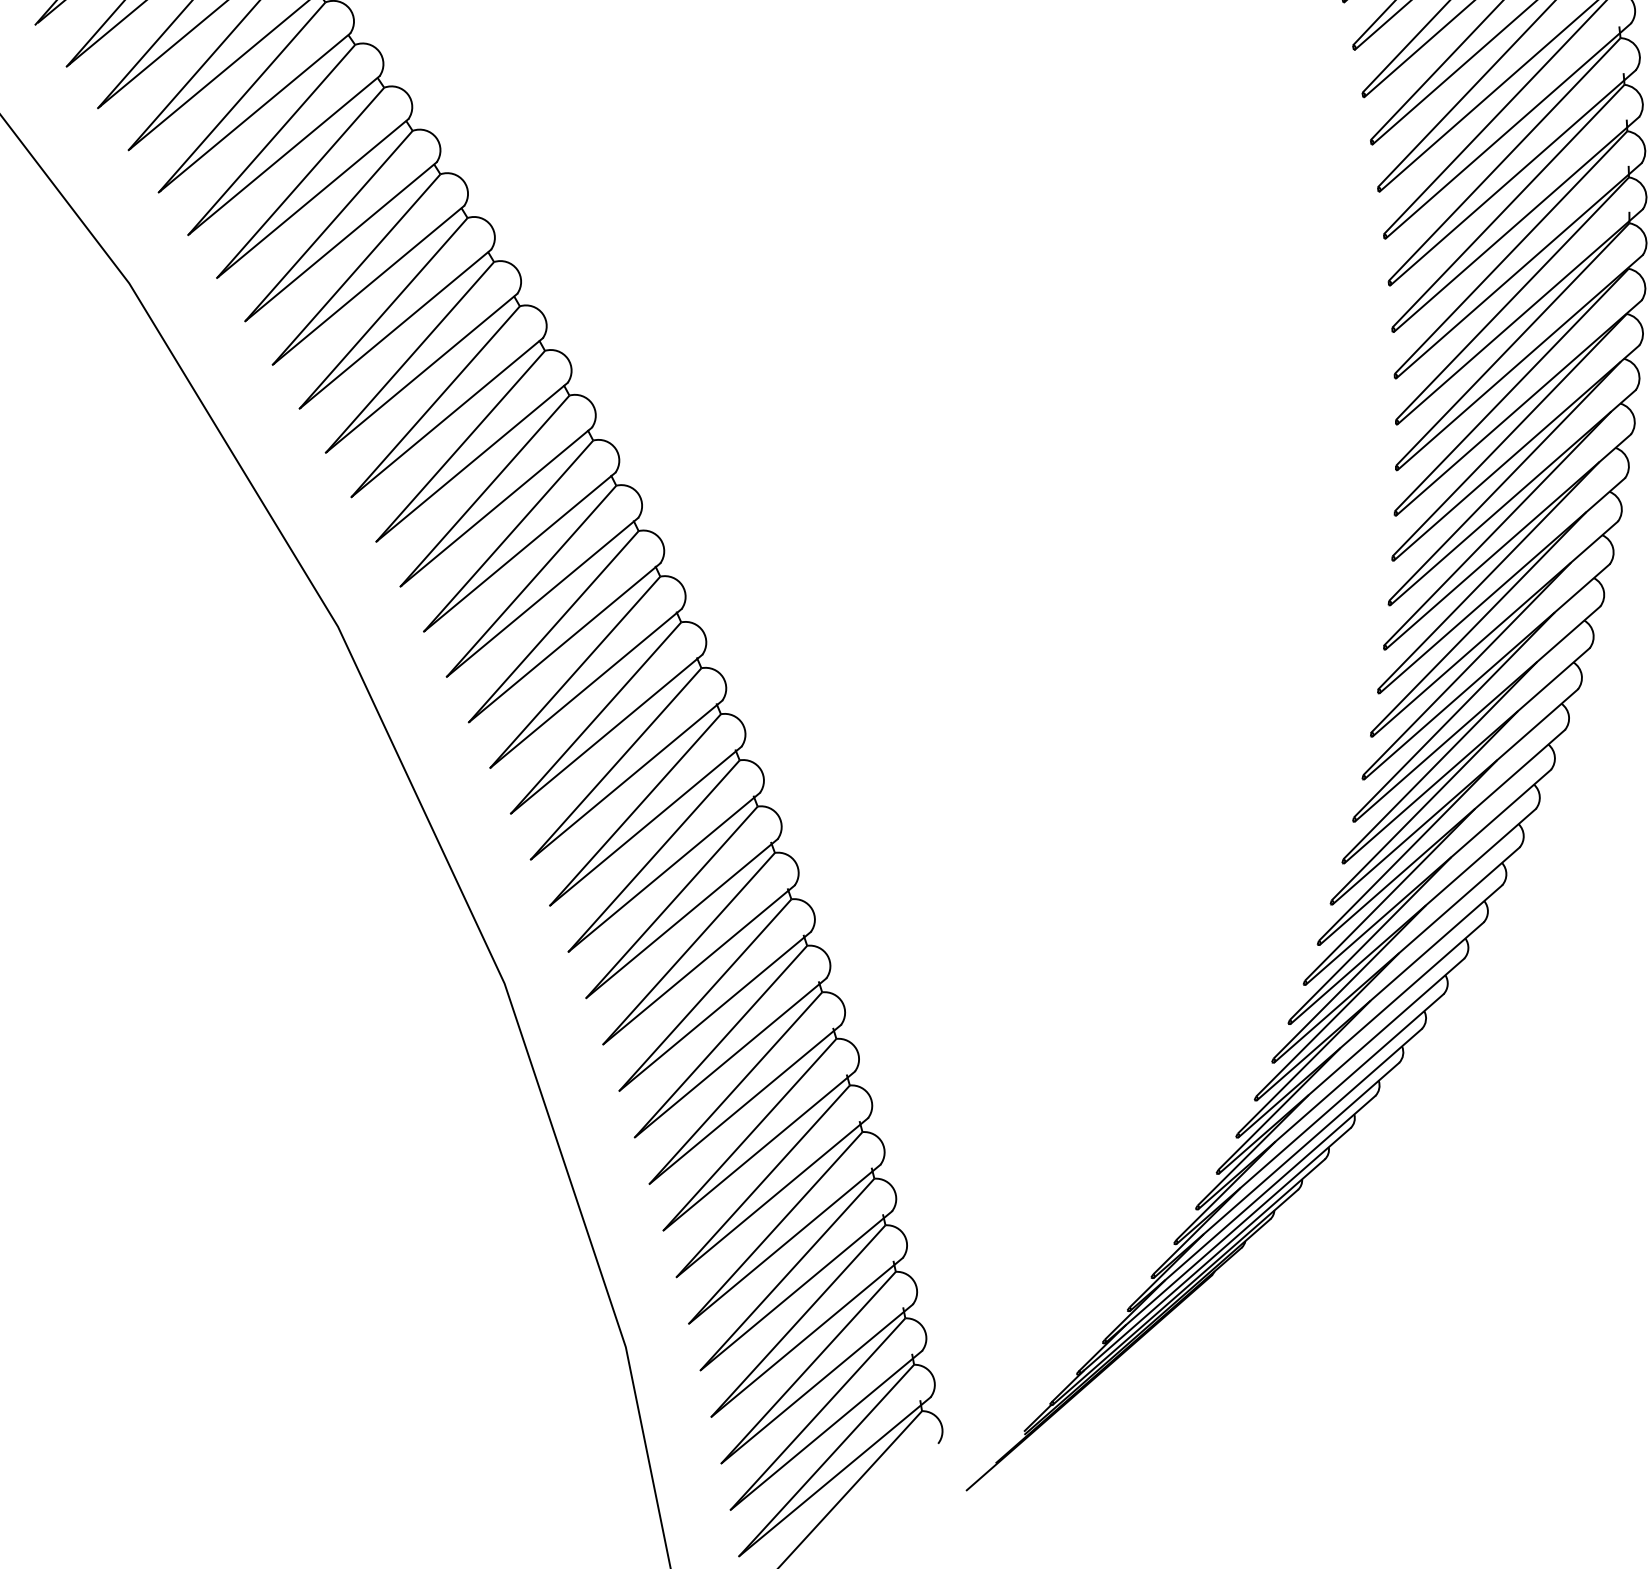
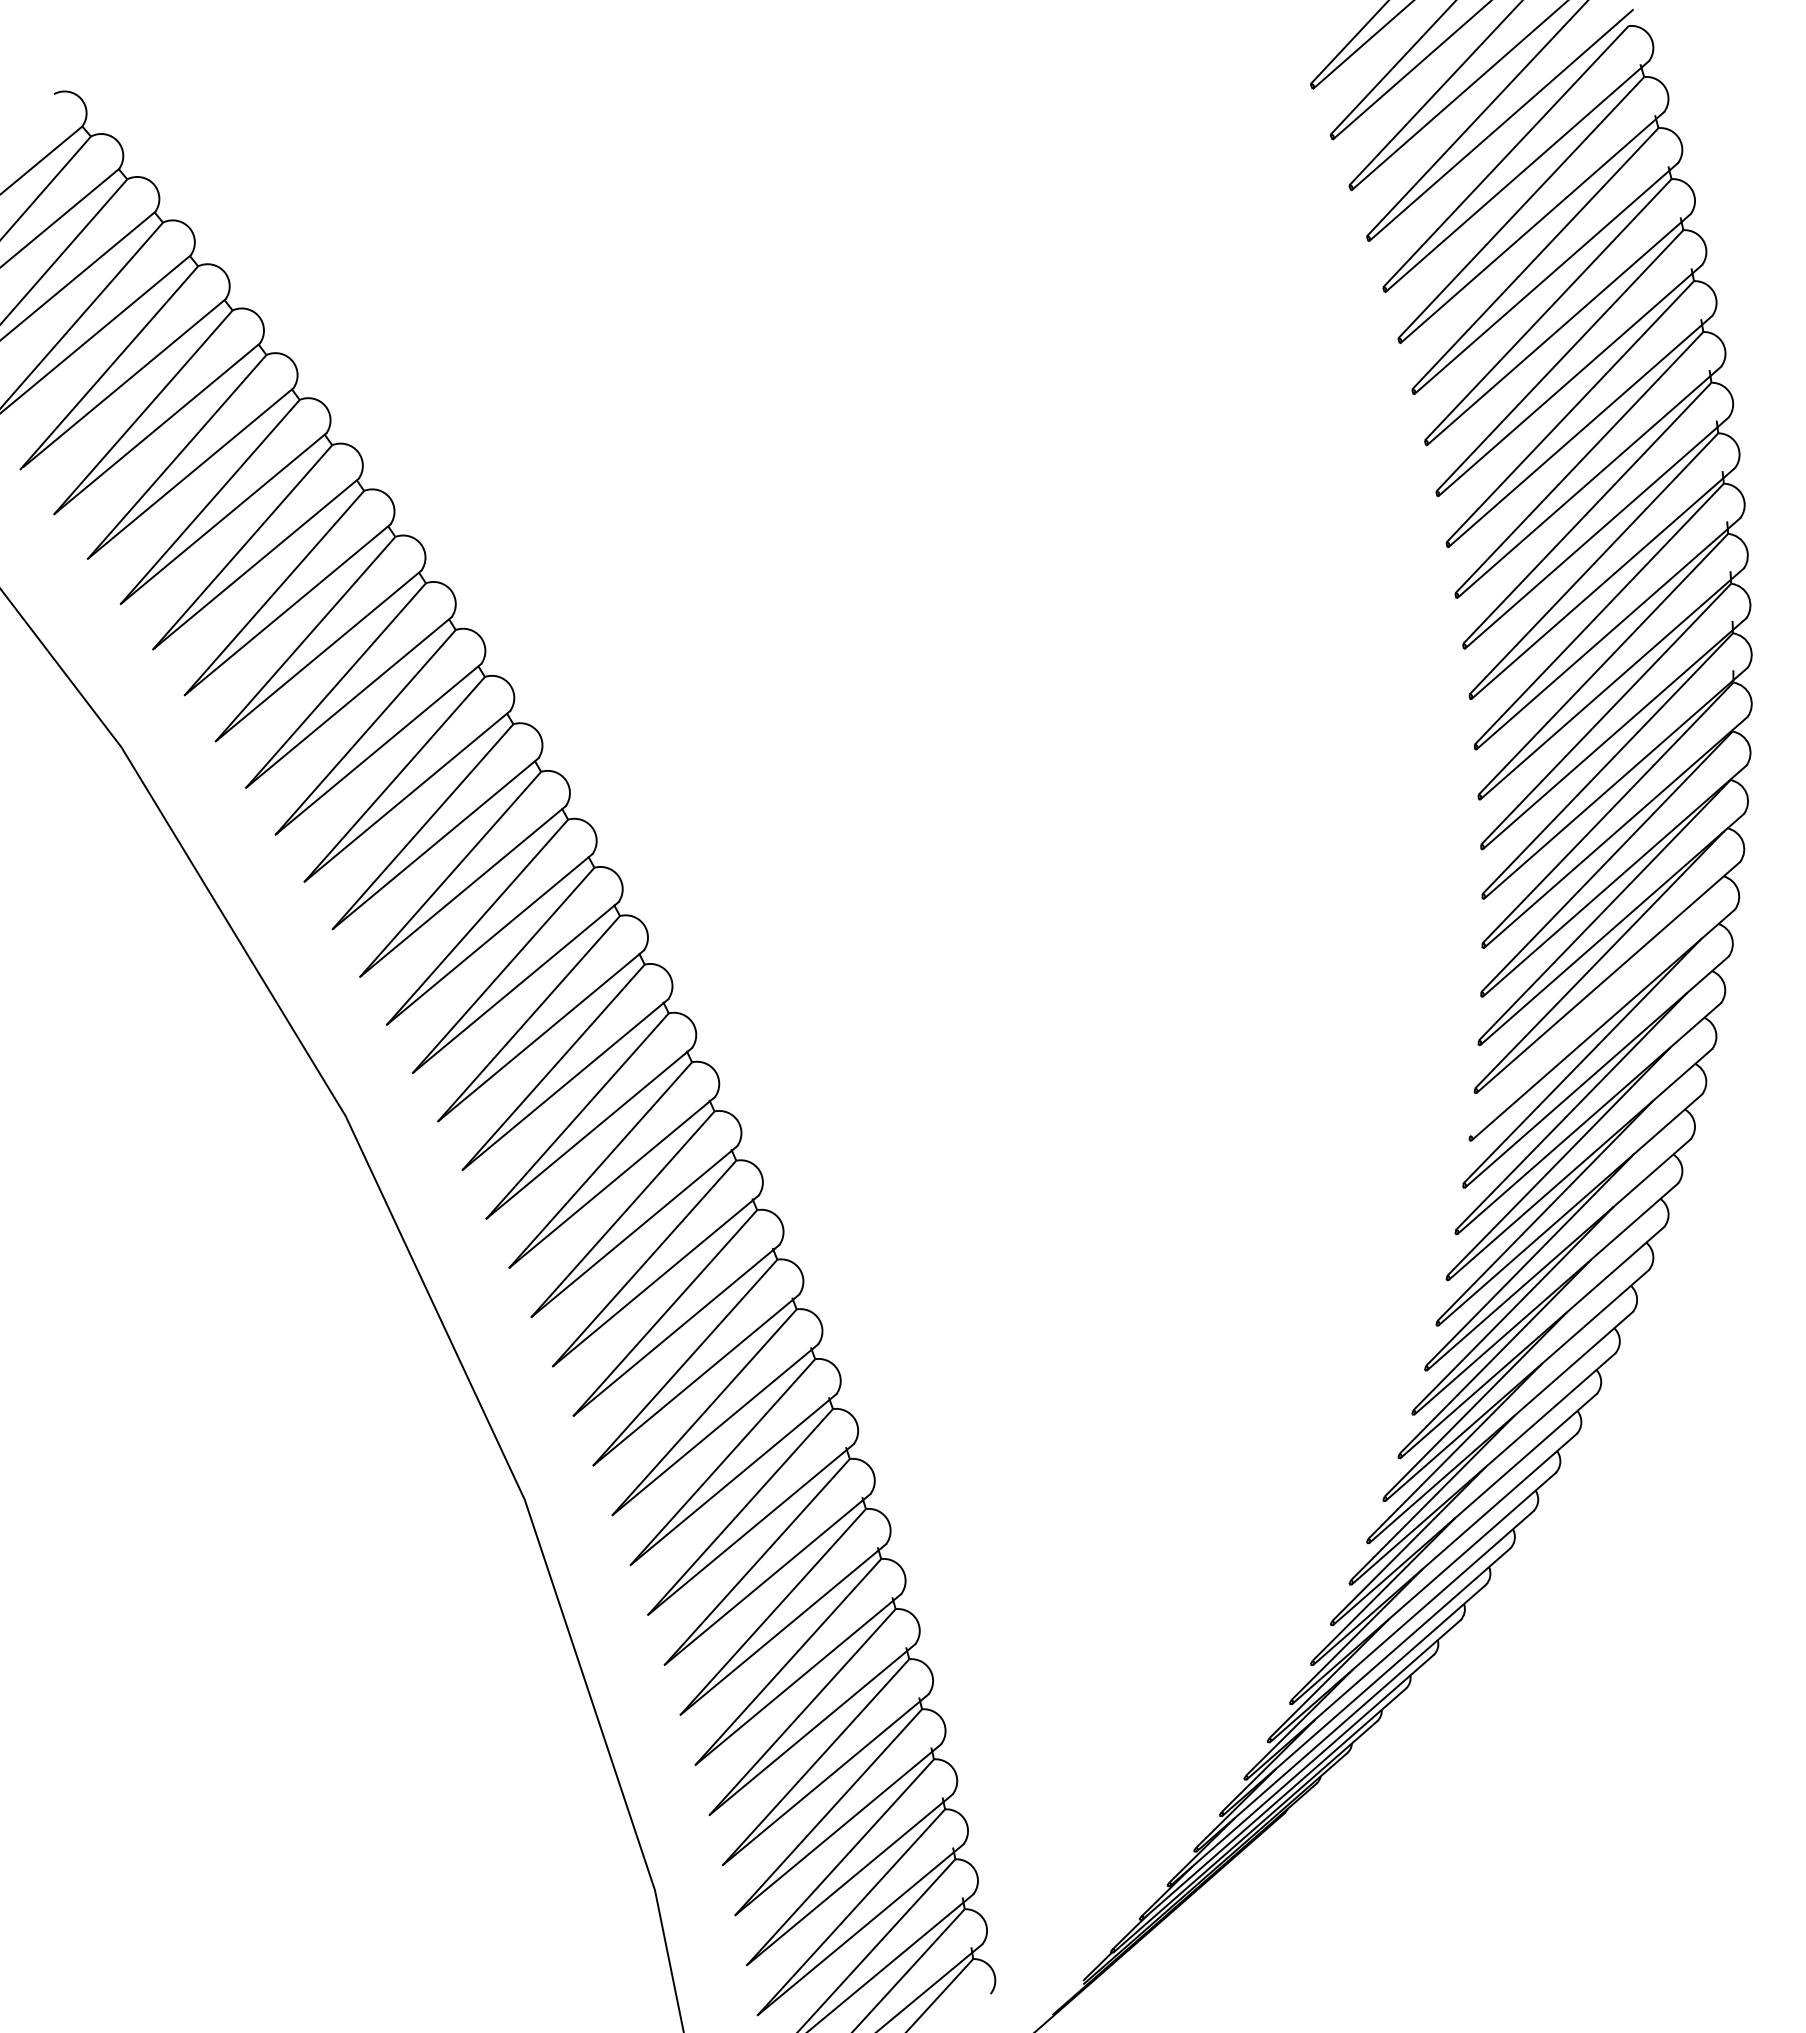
line: (1497, 528) -> (1591, 1010), removed

